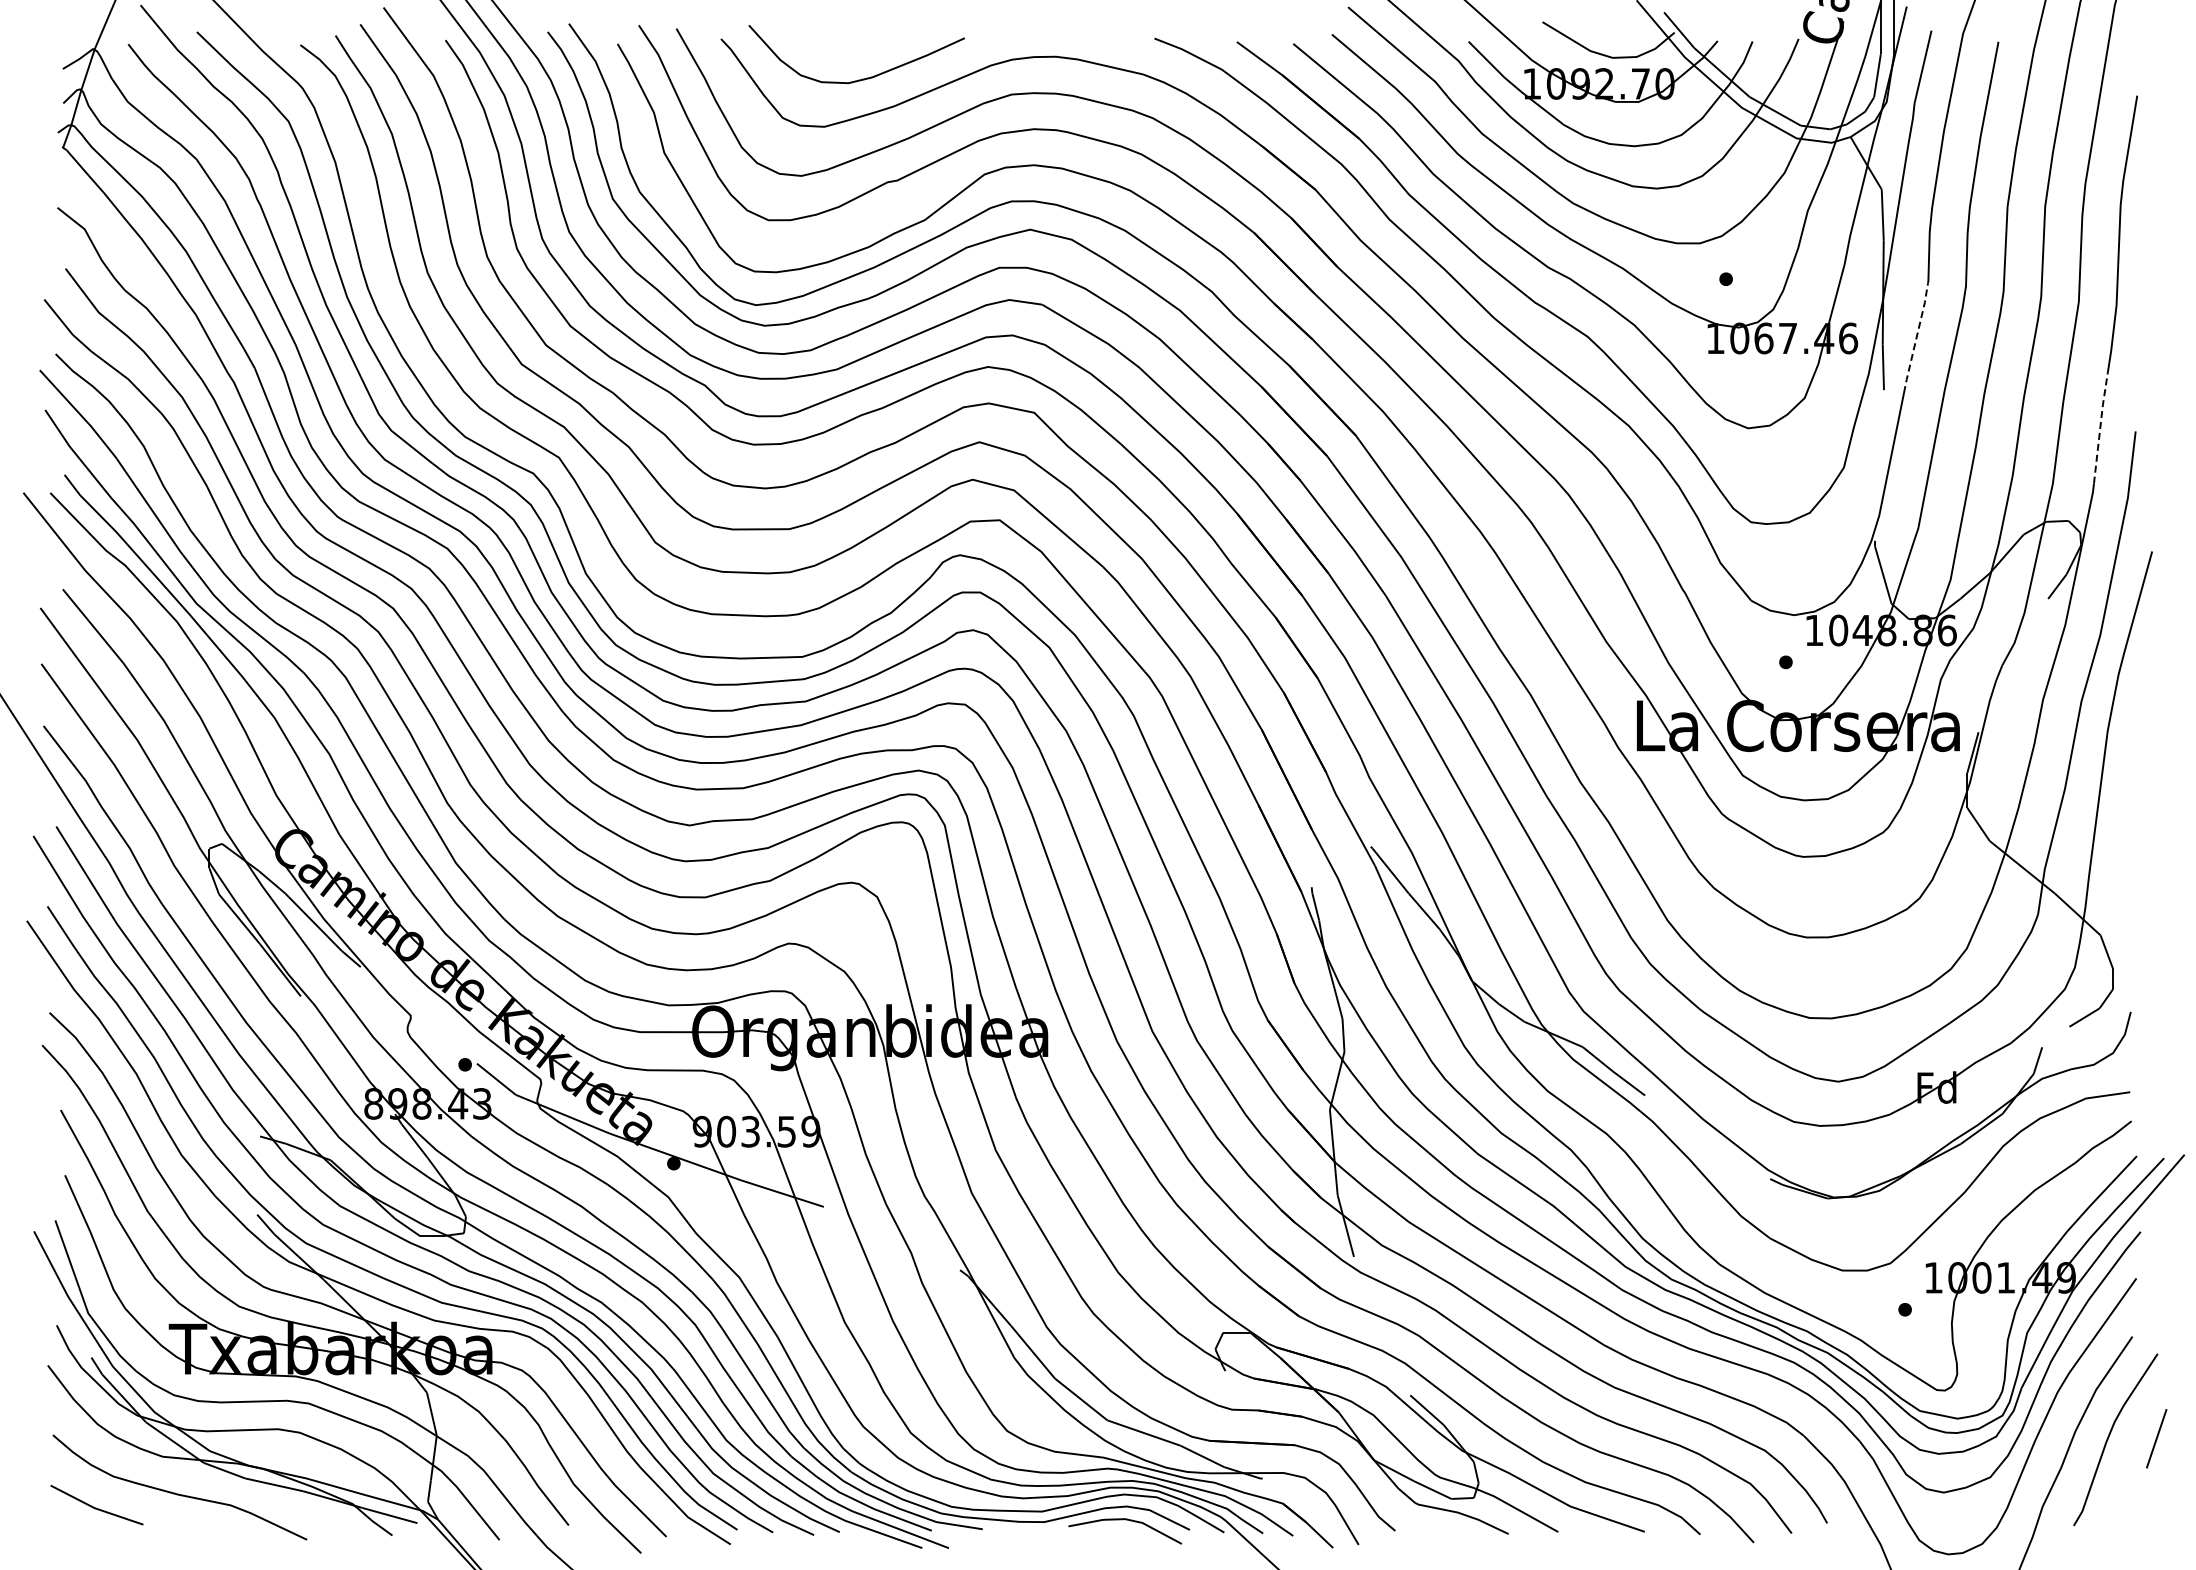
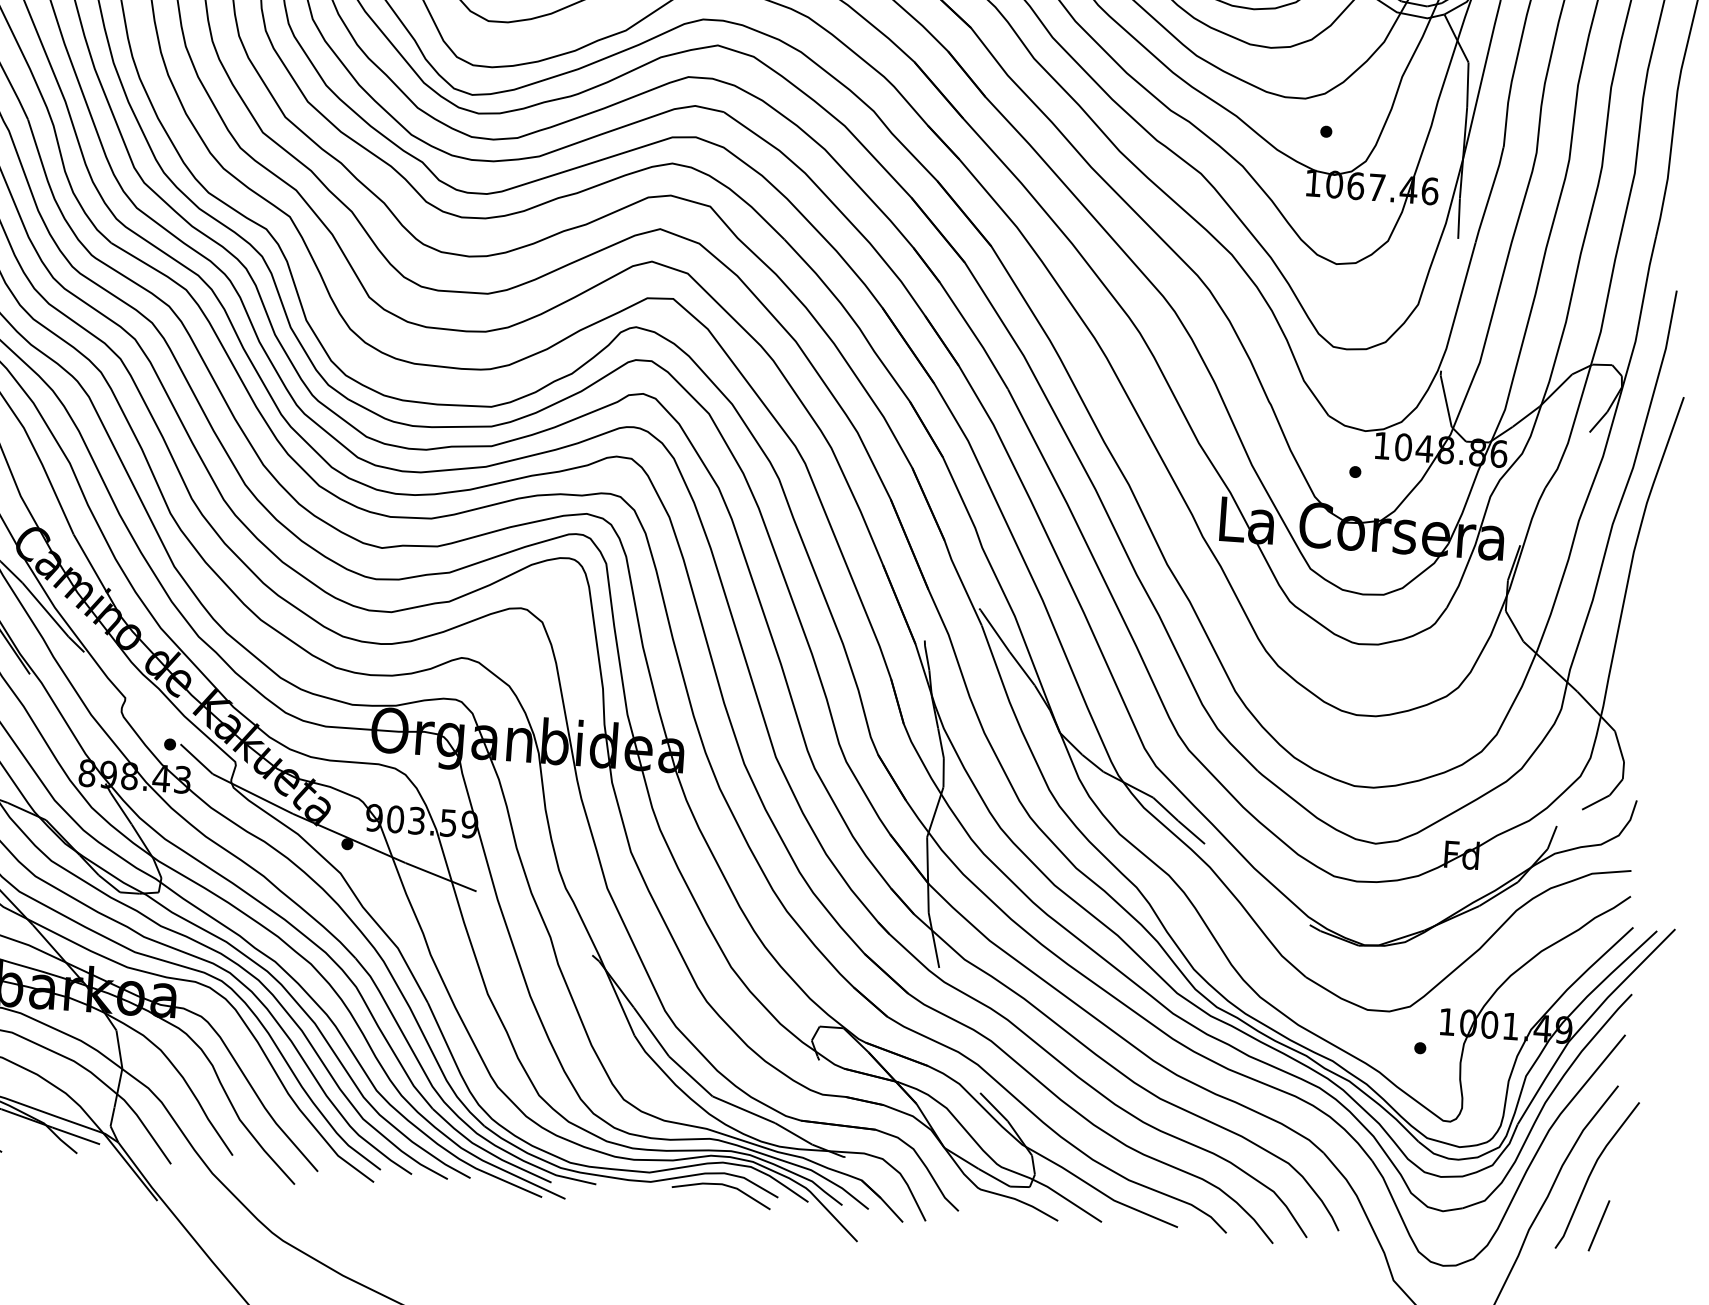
line: (1916, 337) -> (1490, 194), dashed -> solid
line: (2100, 426) -> (1646, 284), dashed -> solid
line: (2156, 1438) -> (1598, 1225), moved

